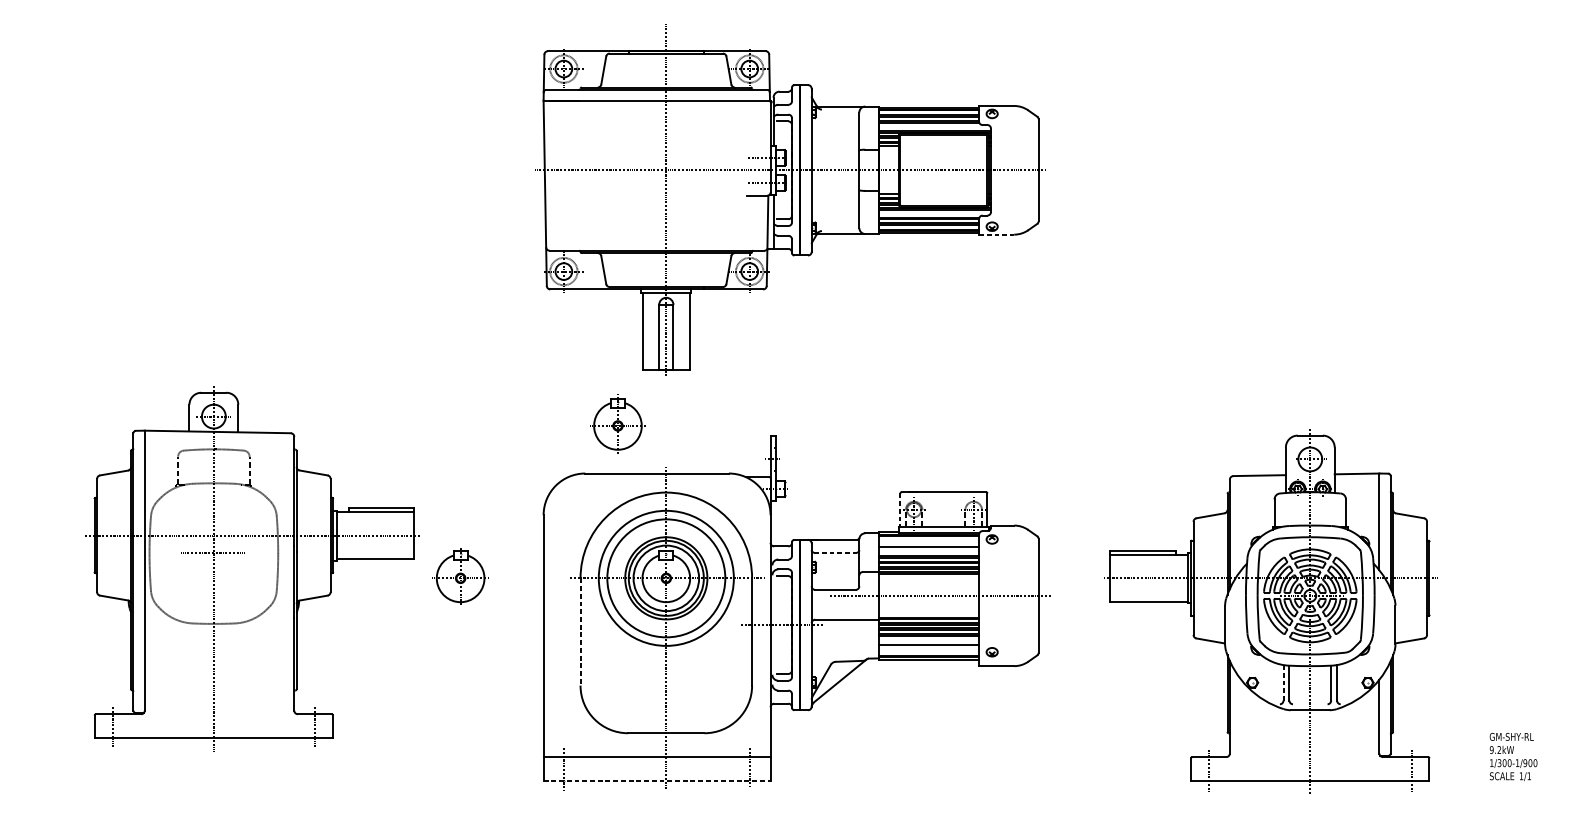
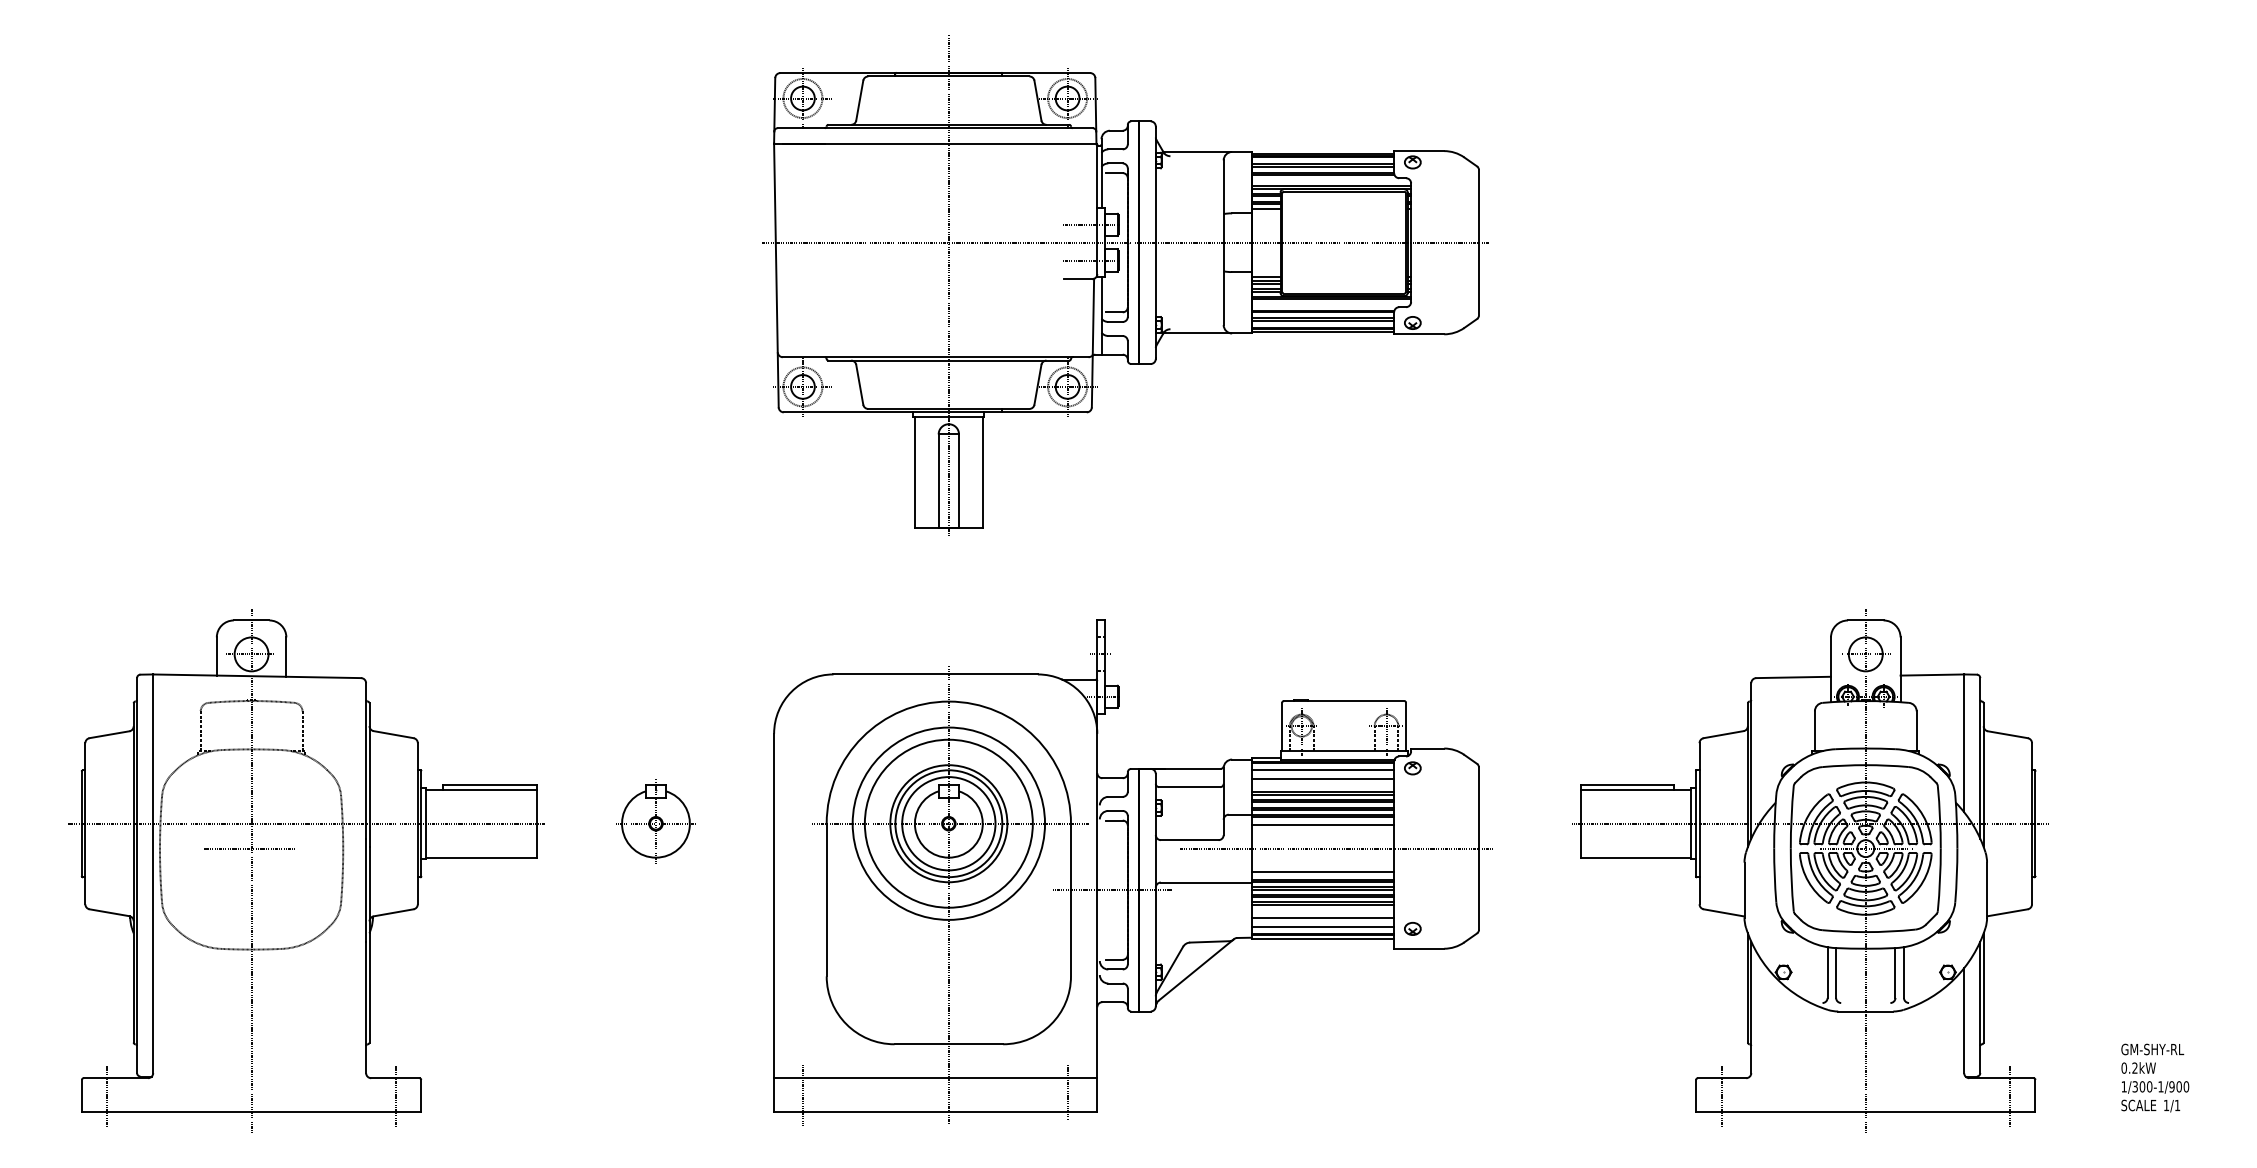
line: (996, 234) -> (1419, 334), dashed -> solid
part: (617, 424) -> (879, 604), removed
line: (900, 510) -> (1282, 727), dashed -> solid
line: (928, 540) -> (1322, 770), added
line: (835, 552) -> (1189, 787), dashed -> solid
part: (252, 568) -> (306, 870), moved
line: (928, 578) -> (1322, 824), added
line: (928, 612) -> (1322, 872), added
line: (580, 632) -> (826, 900), dashed -> solid
line: (928, 650) -> (1322, 926), added
line: (1283, 683) -> (1827, 973), dashed -> solid
text: (1491, 750) -> (2123, 1068), 9.2kW -> 0.2kW
line: (656, 781) -> (935, 1112), dashed -> solid

